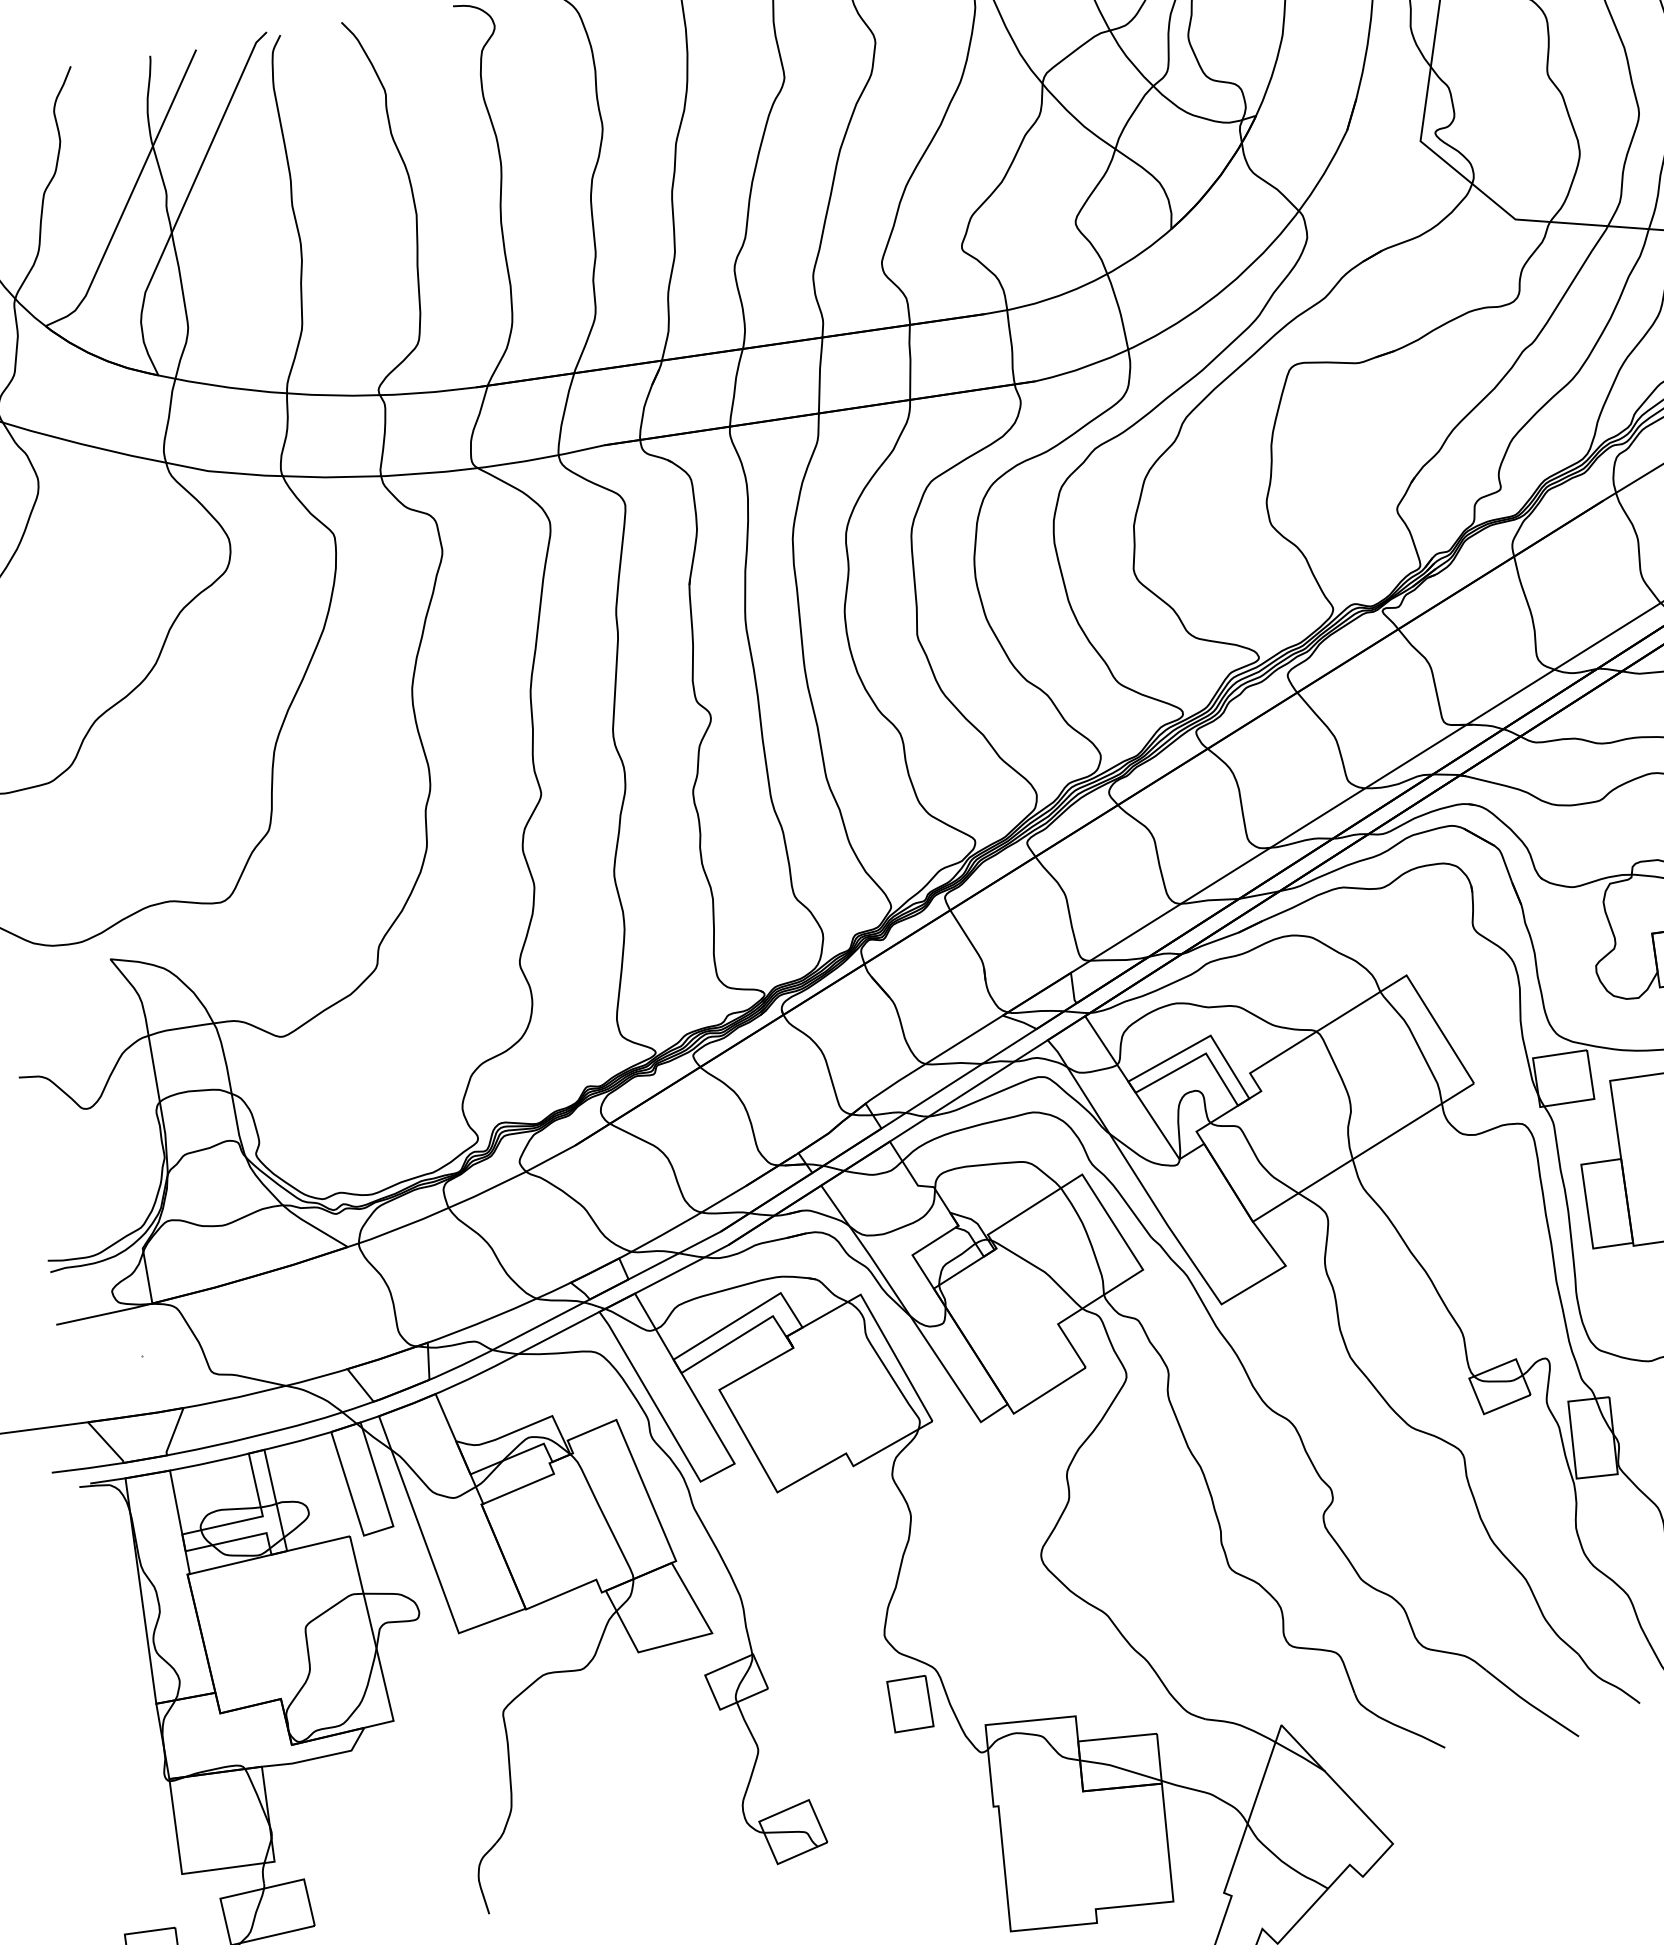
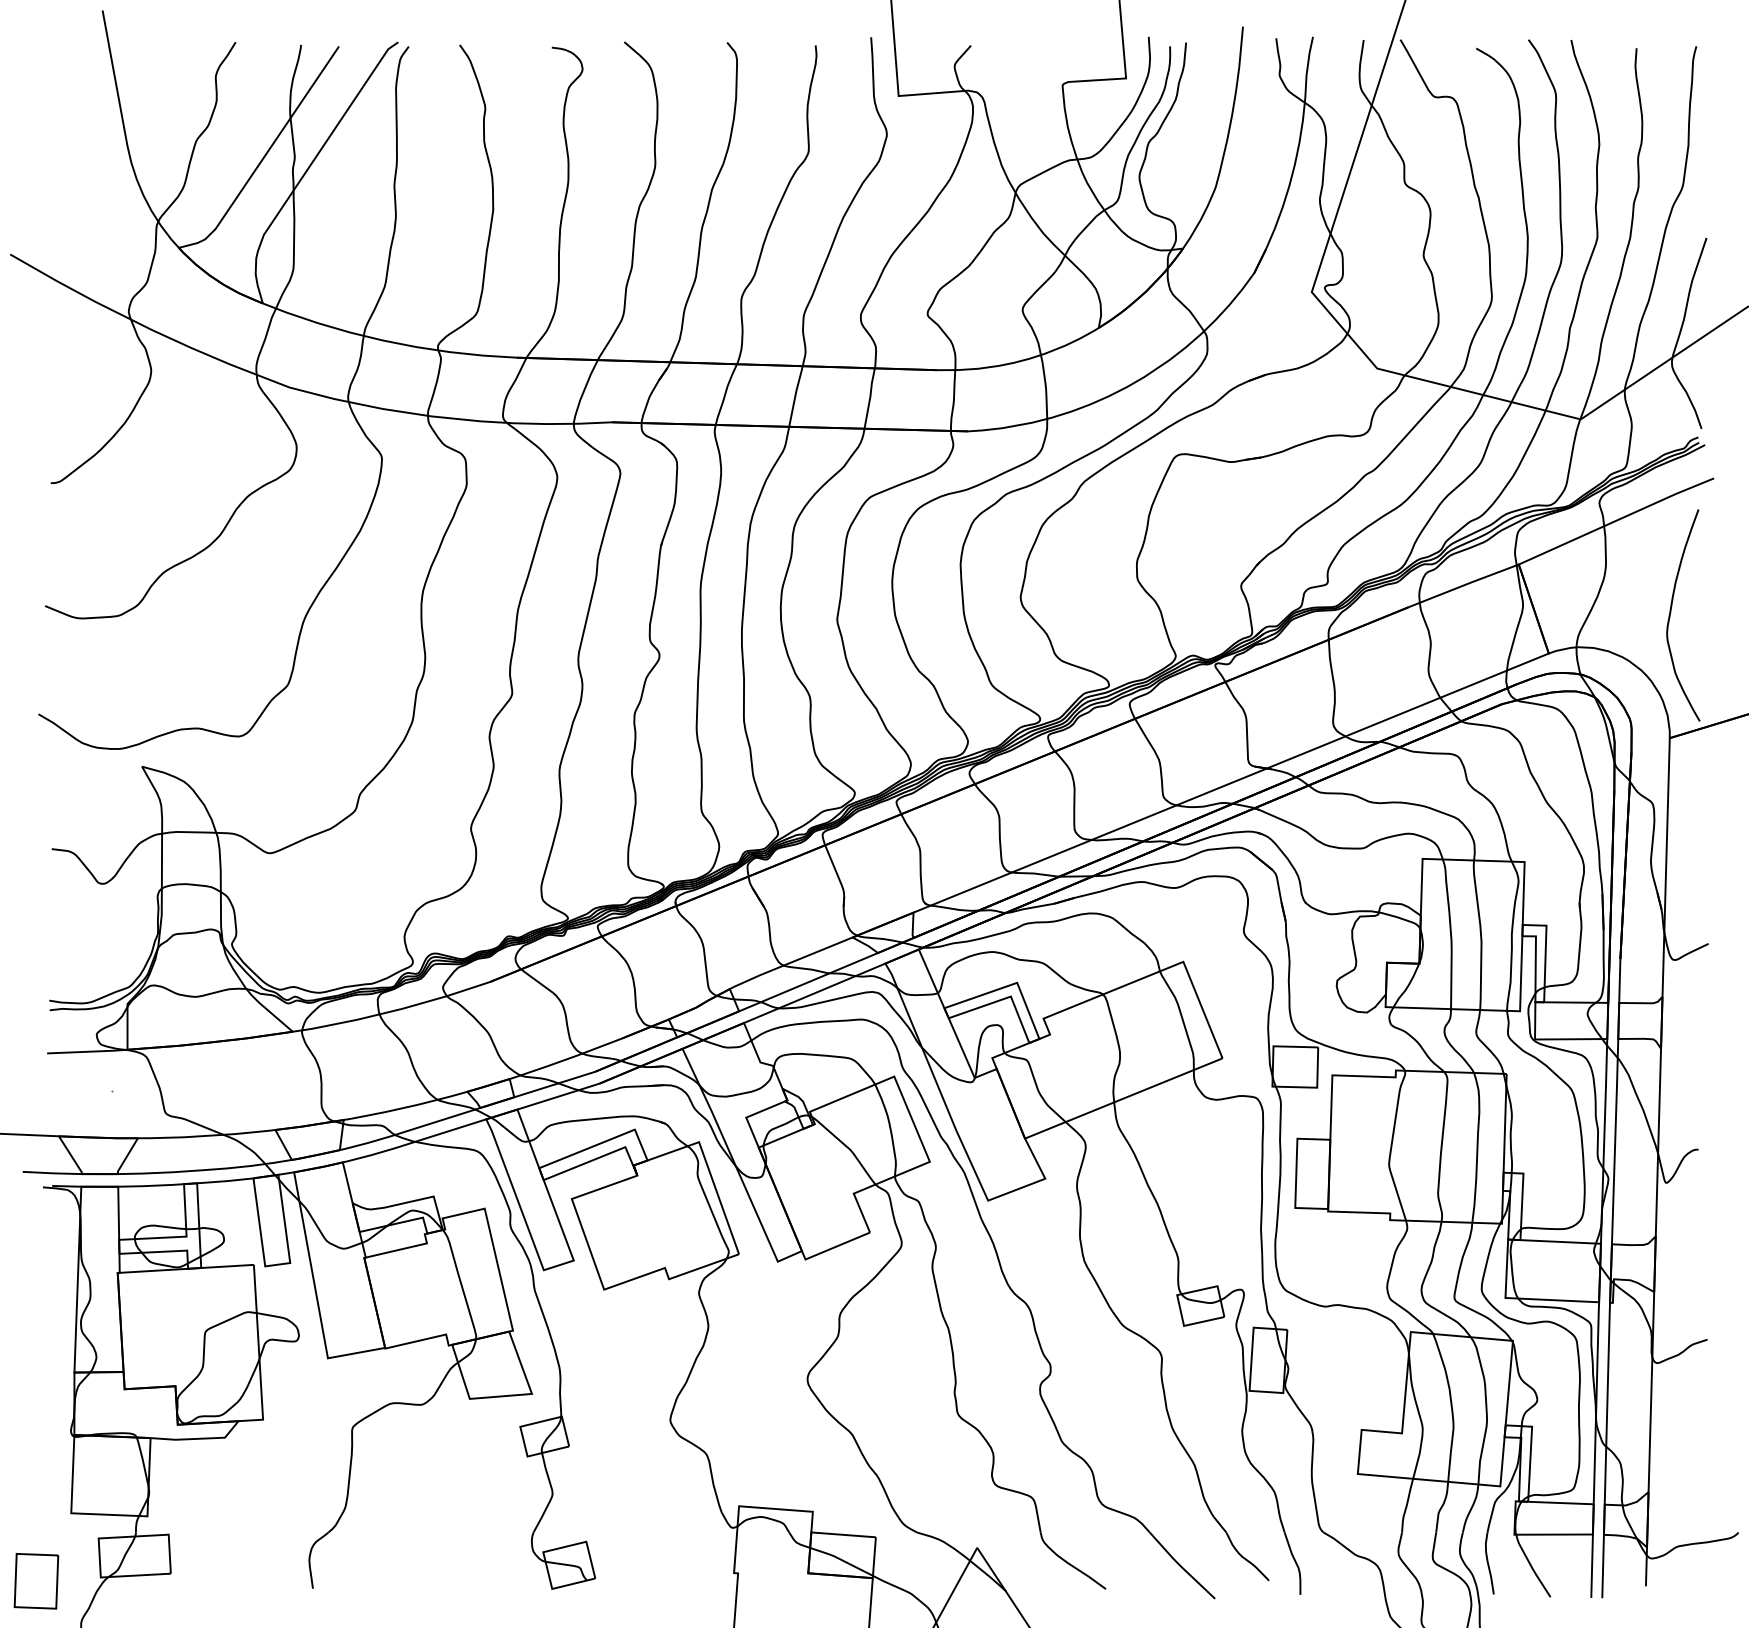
part: (910, 1703) -> (681, 1478), removed

